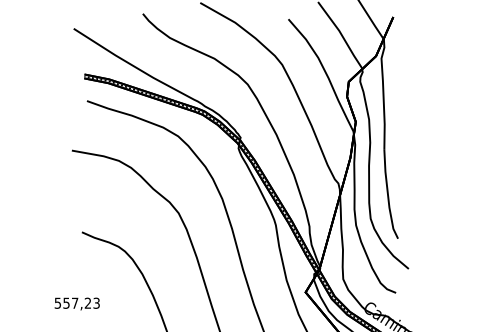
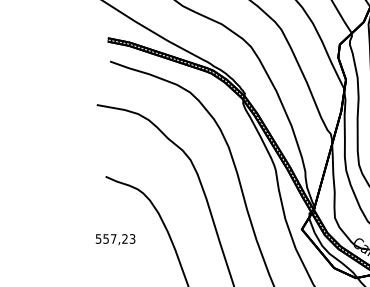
text: (76, 303) -> (114, 239), moved

